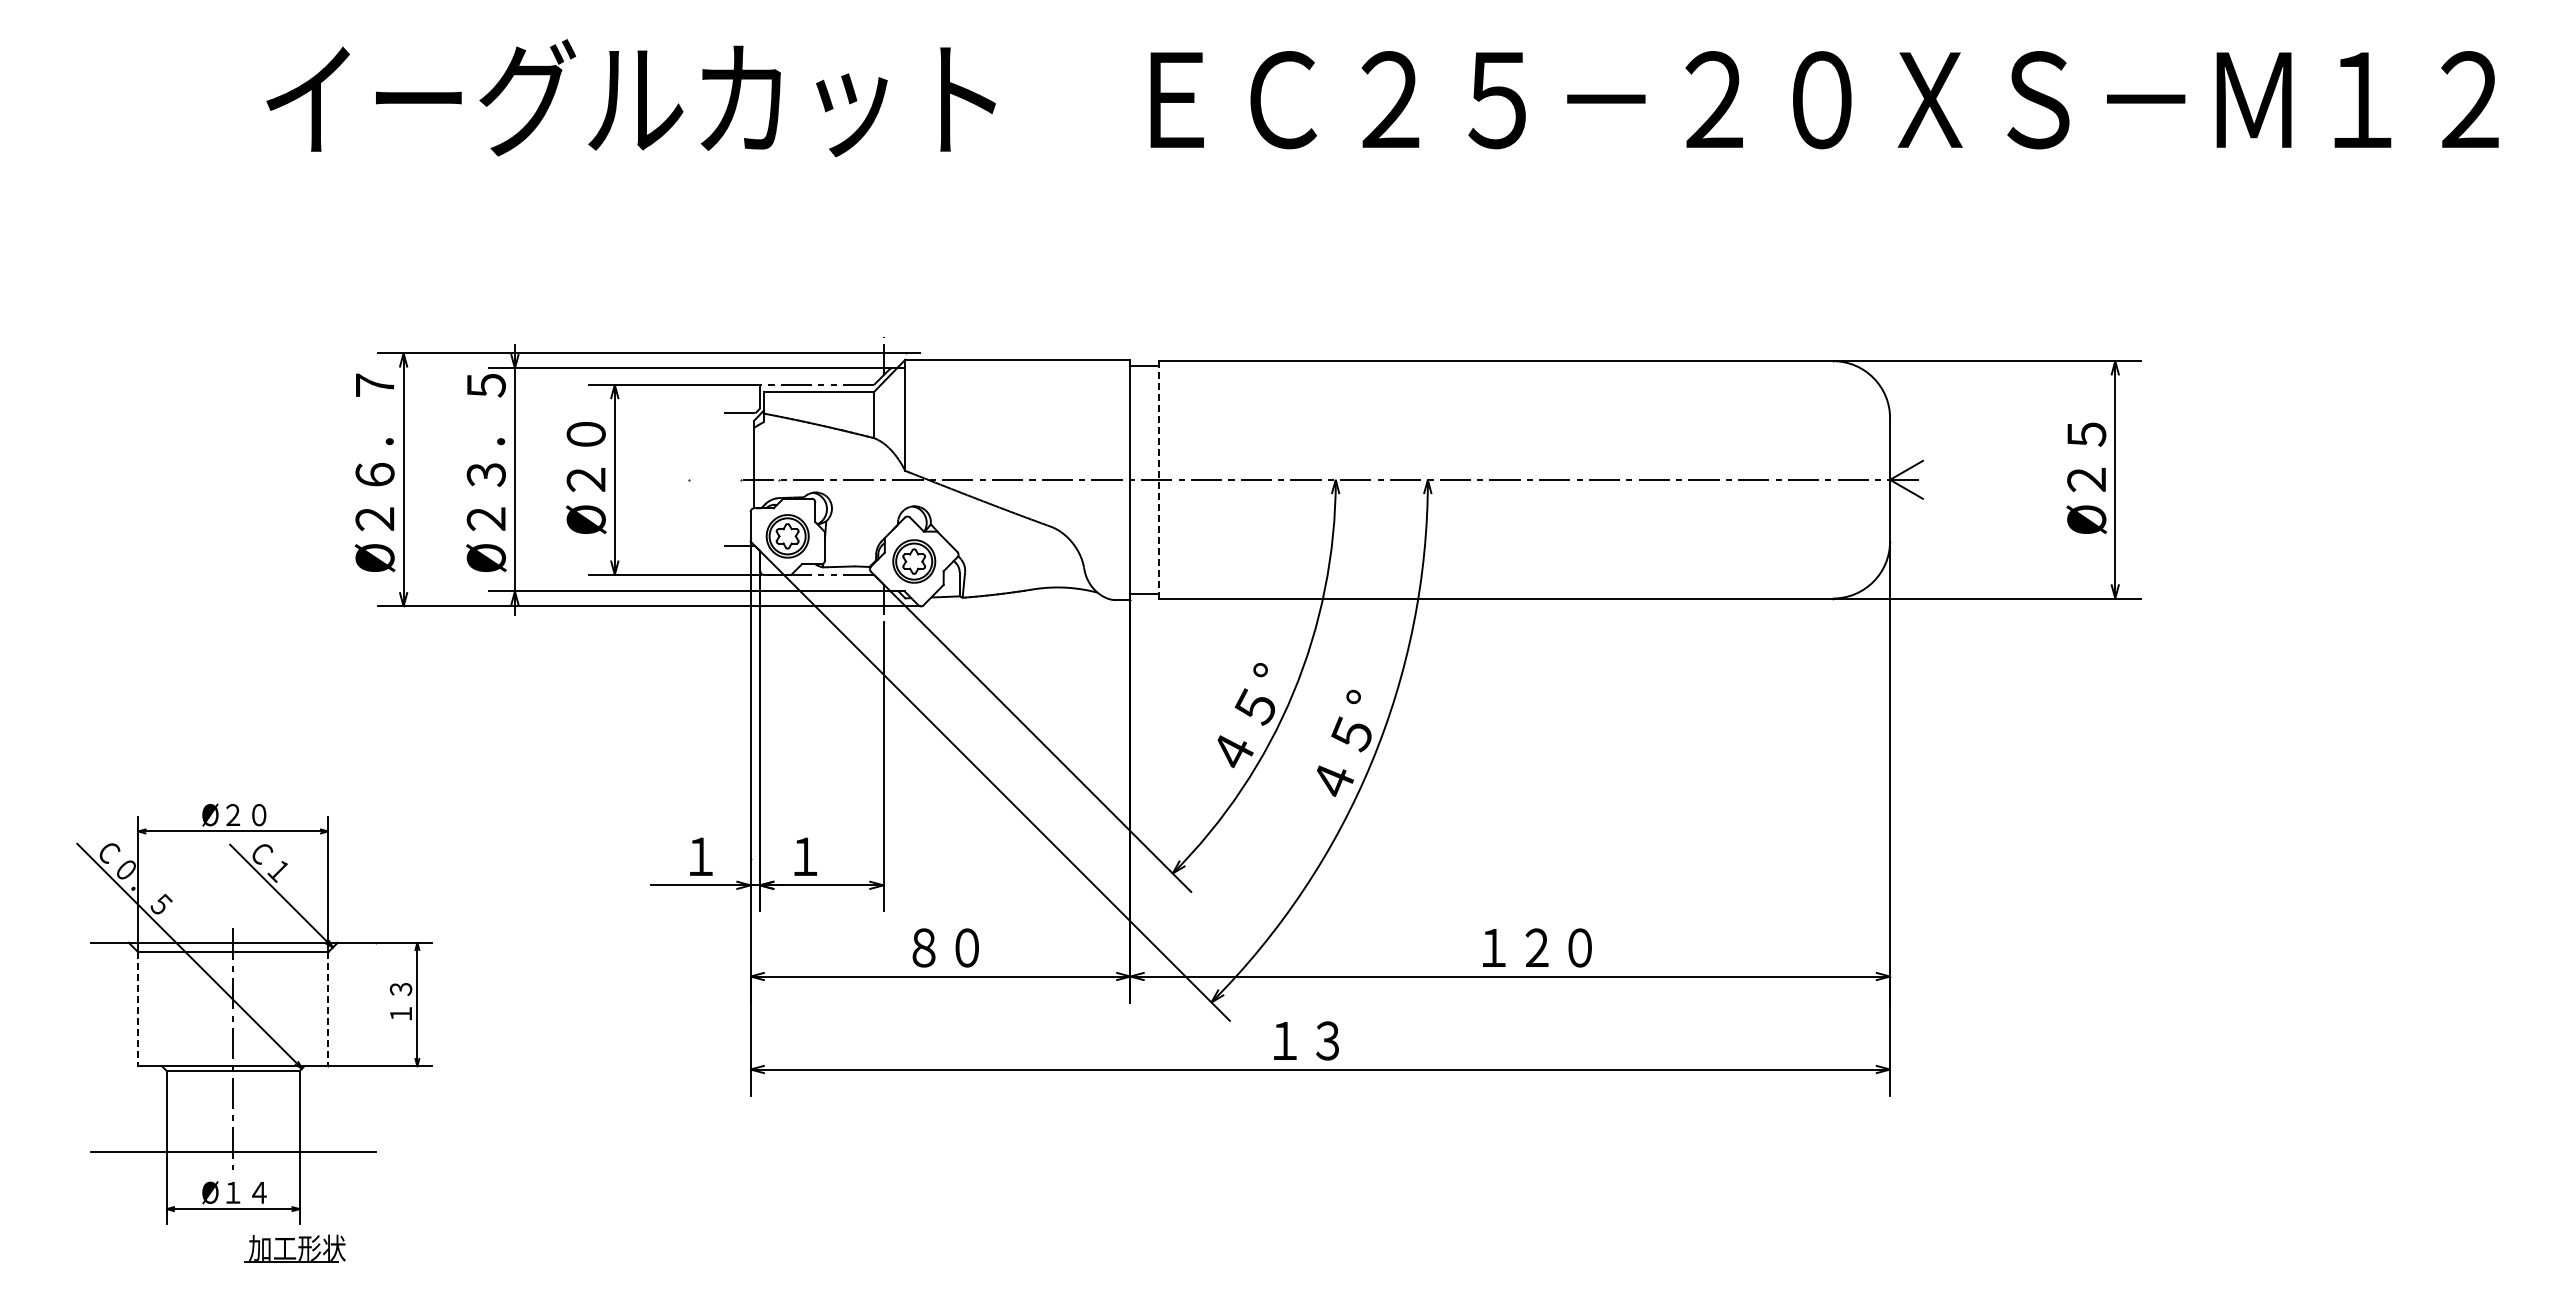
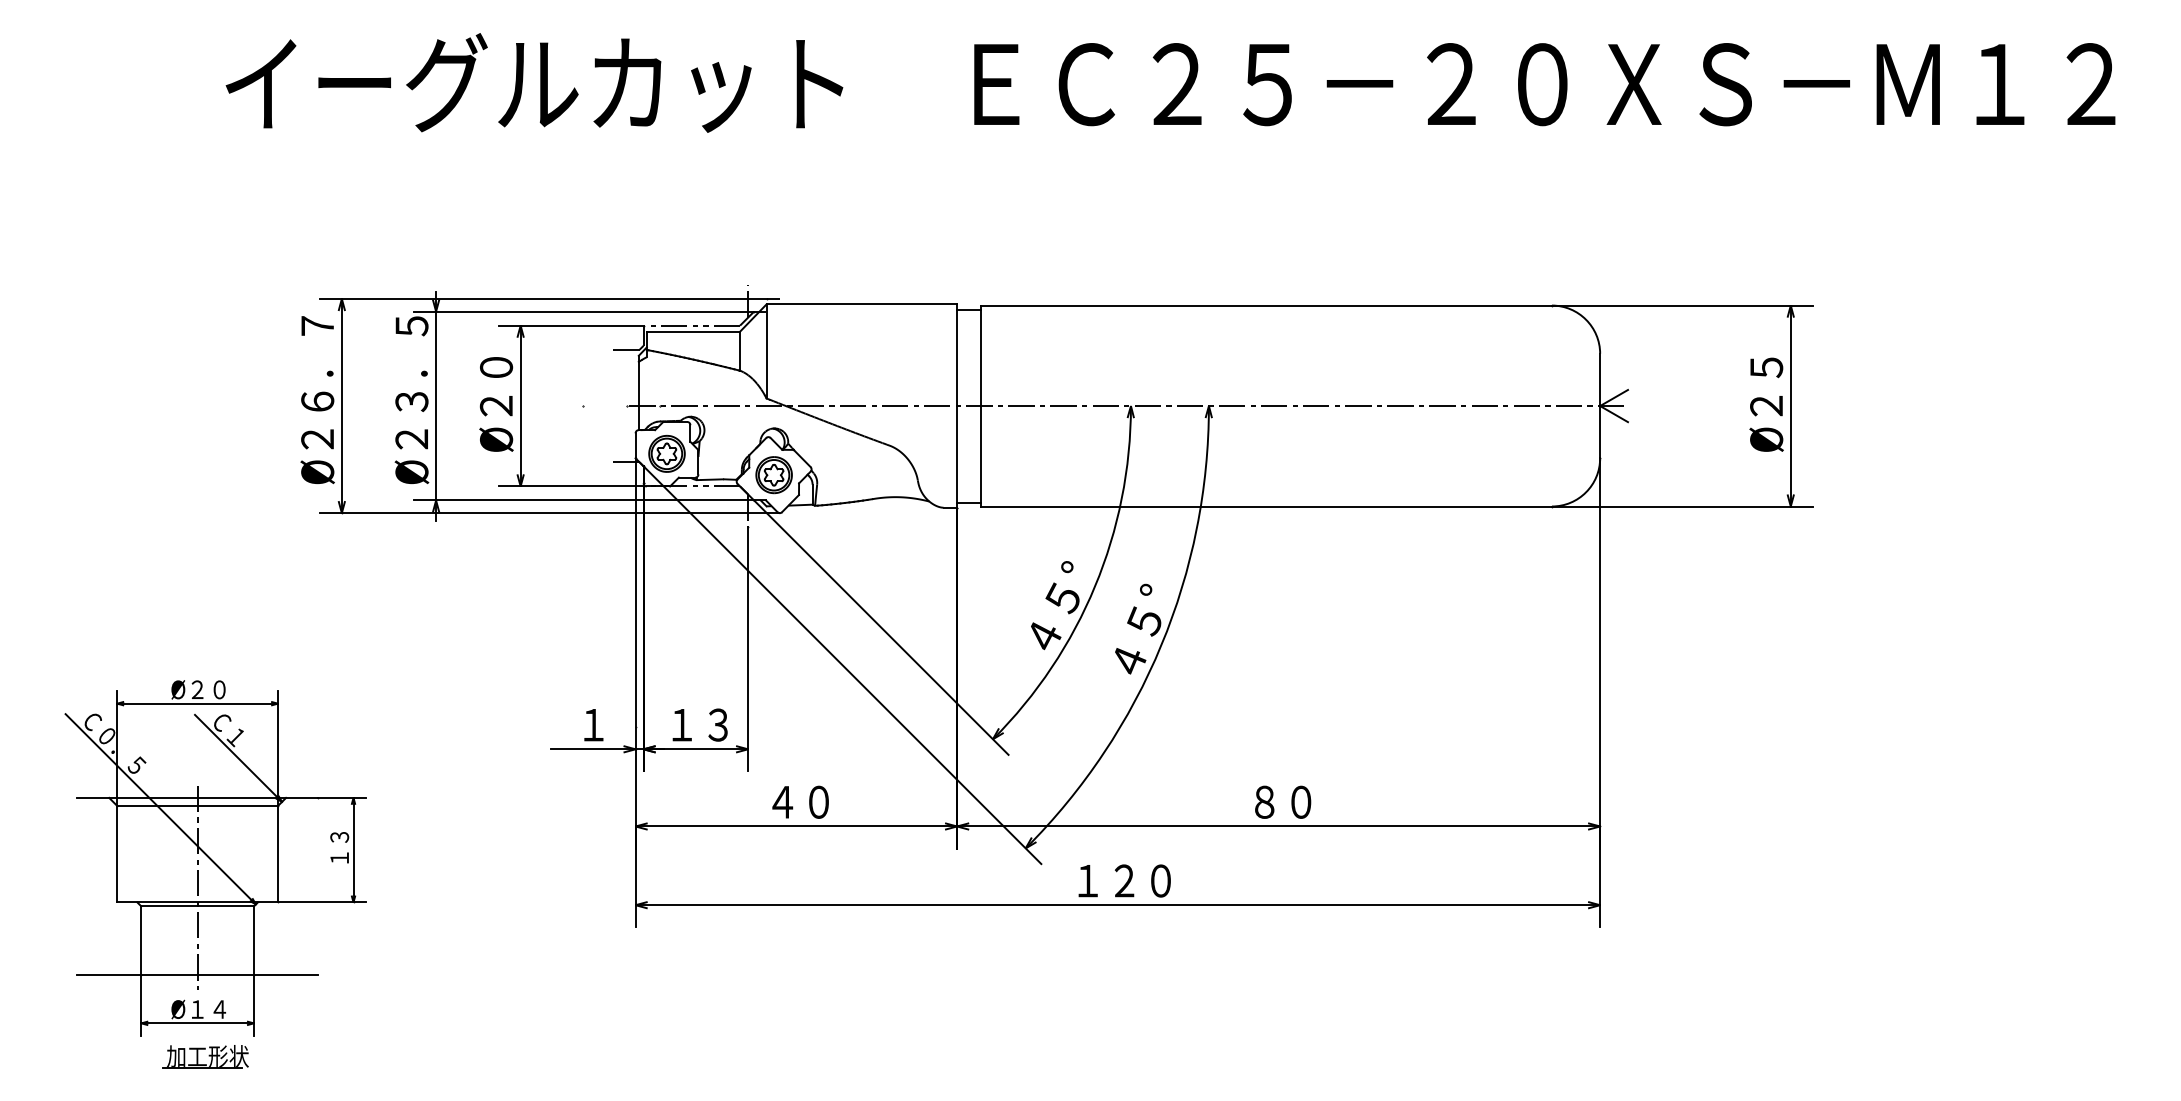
line: (1158, 479) -> (980, 405), dashed -> solid
text: (847, 856) -> (717, 724), １ -> １３
text: (924, 947) -> (782, 801), ８０ -> ４０
text: (1536, 947) -> (1300, 801), １２０ -> ８０
line: (138, 1009) -> (117, 854), dashed -> solid
line: (328, 1009) -> (278, 854), dashed -> solid
text: (1349, 1040) -> (1142, 880), １３ -> １２０
part: (294, 1248) -> (205, 1056), moved

